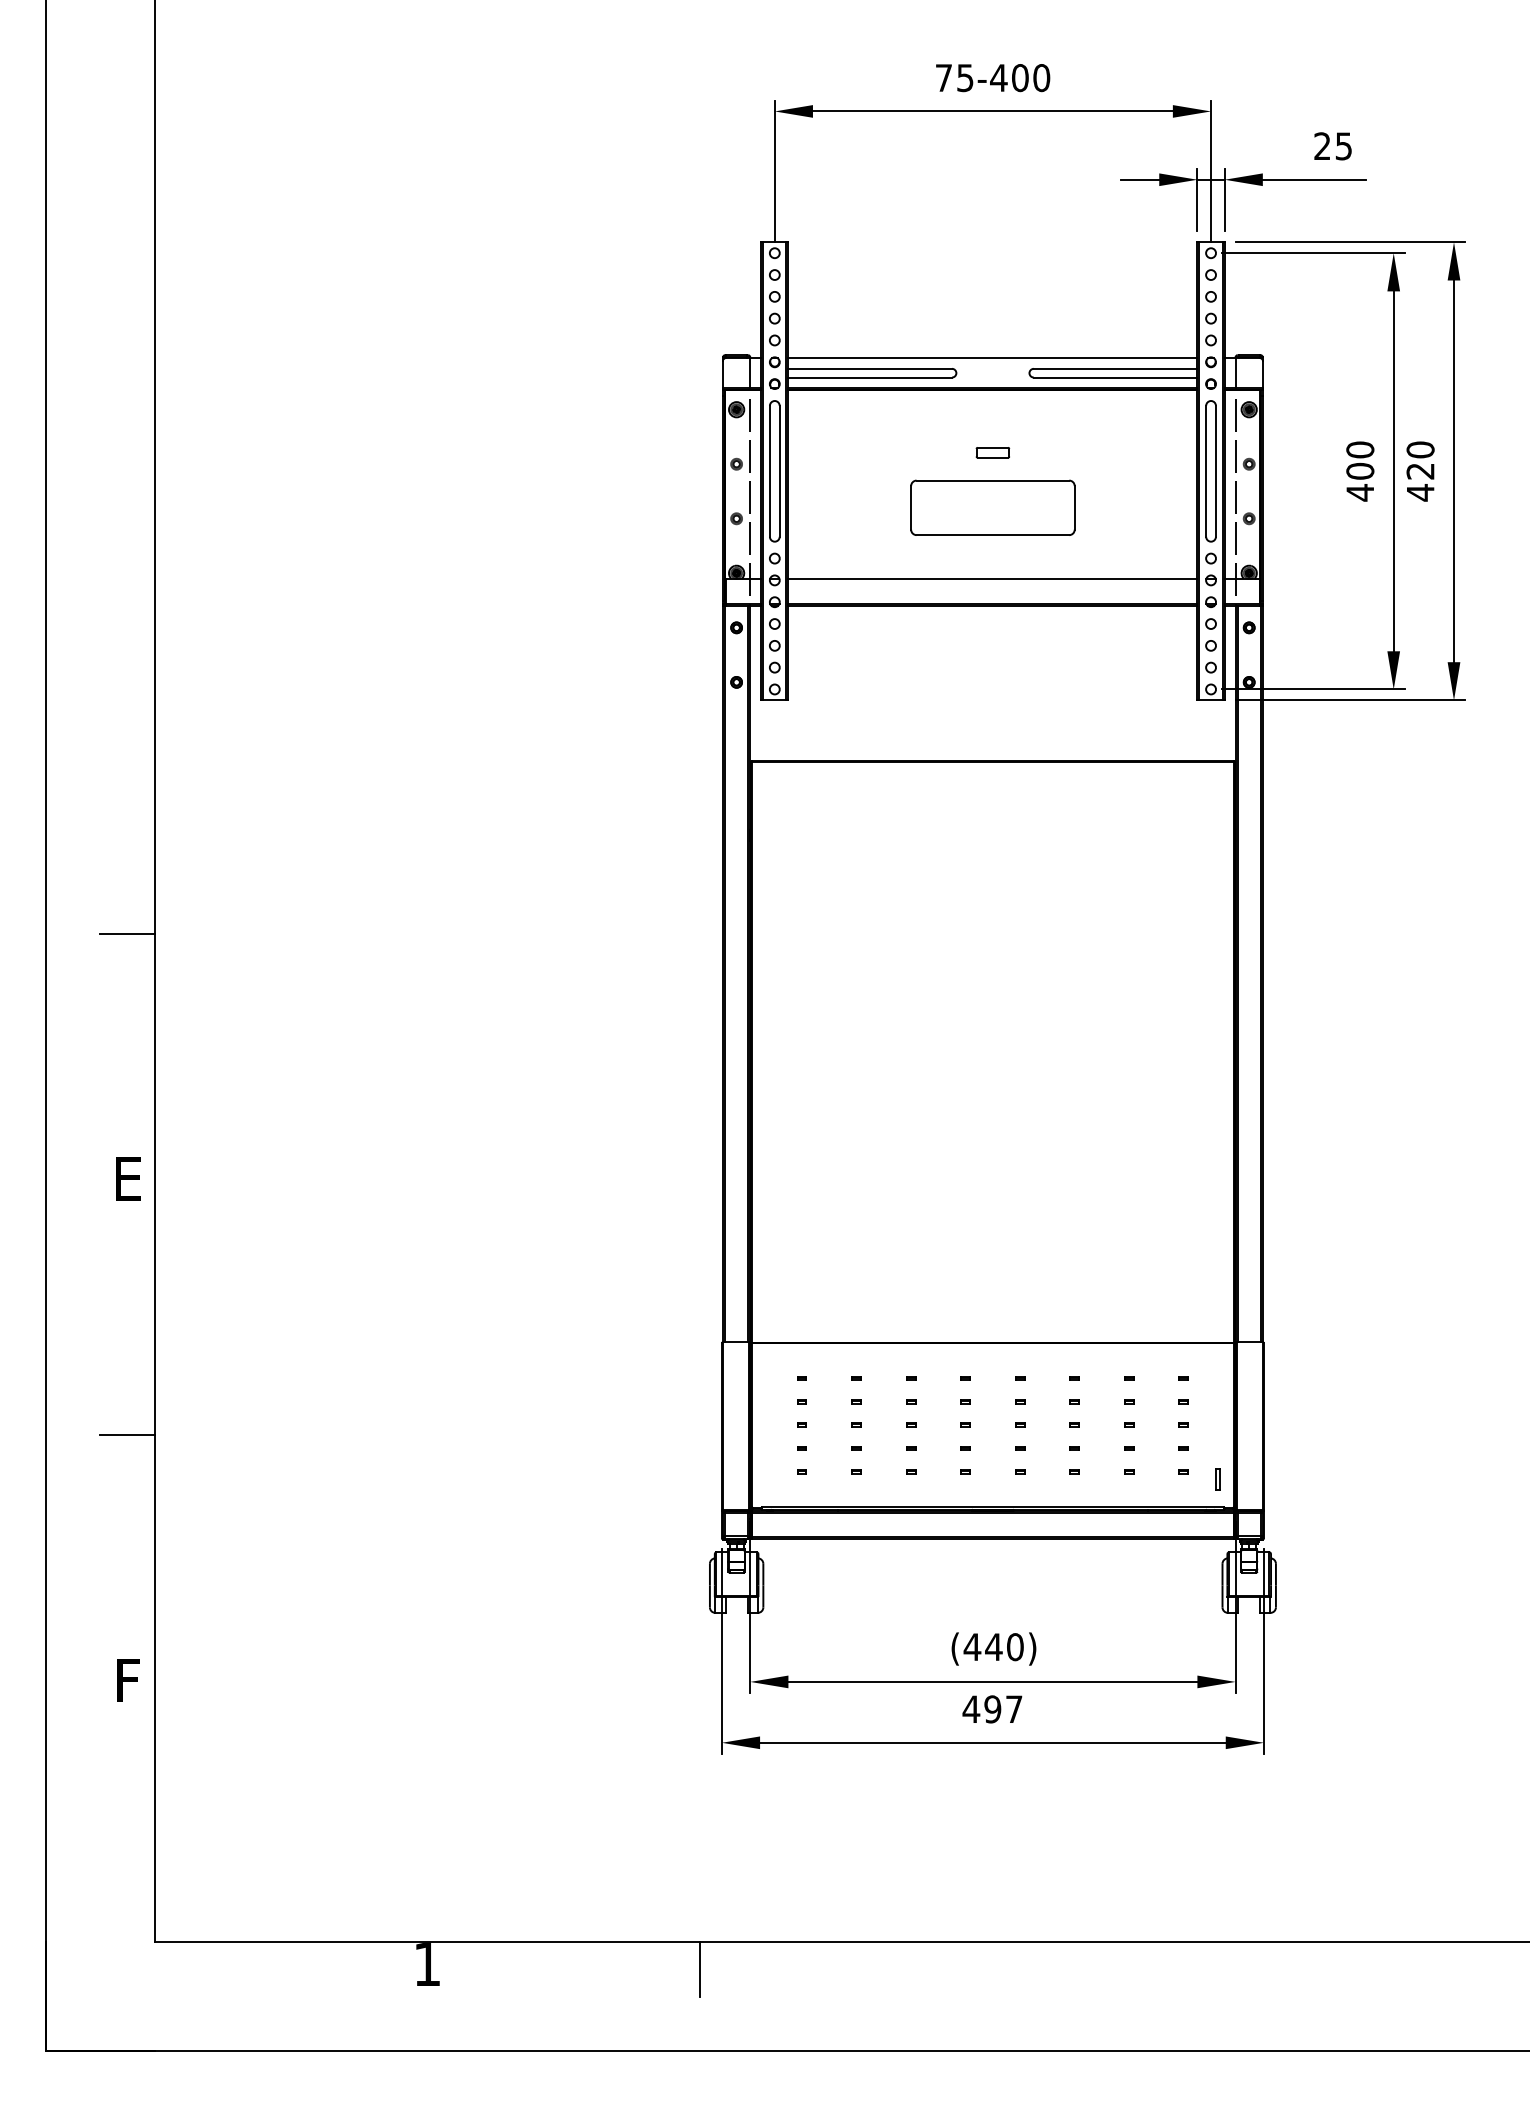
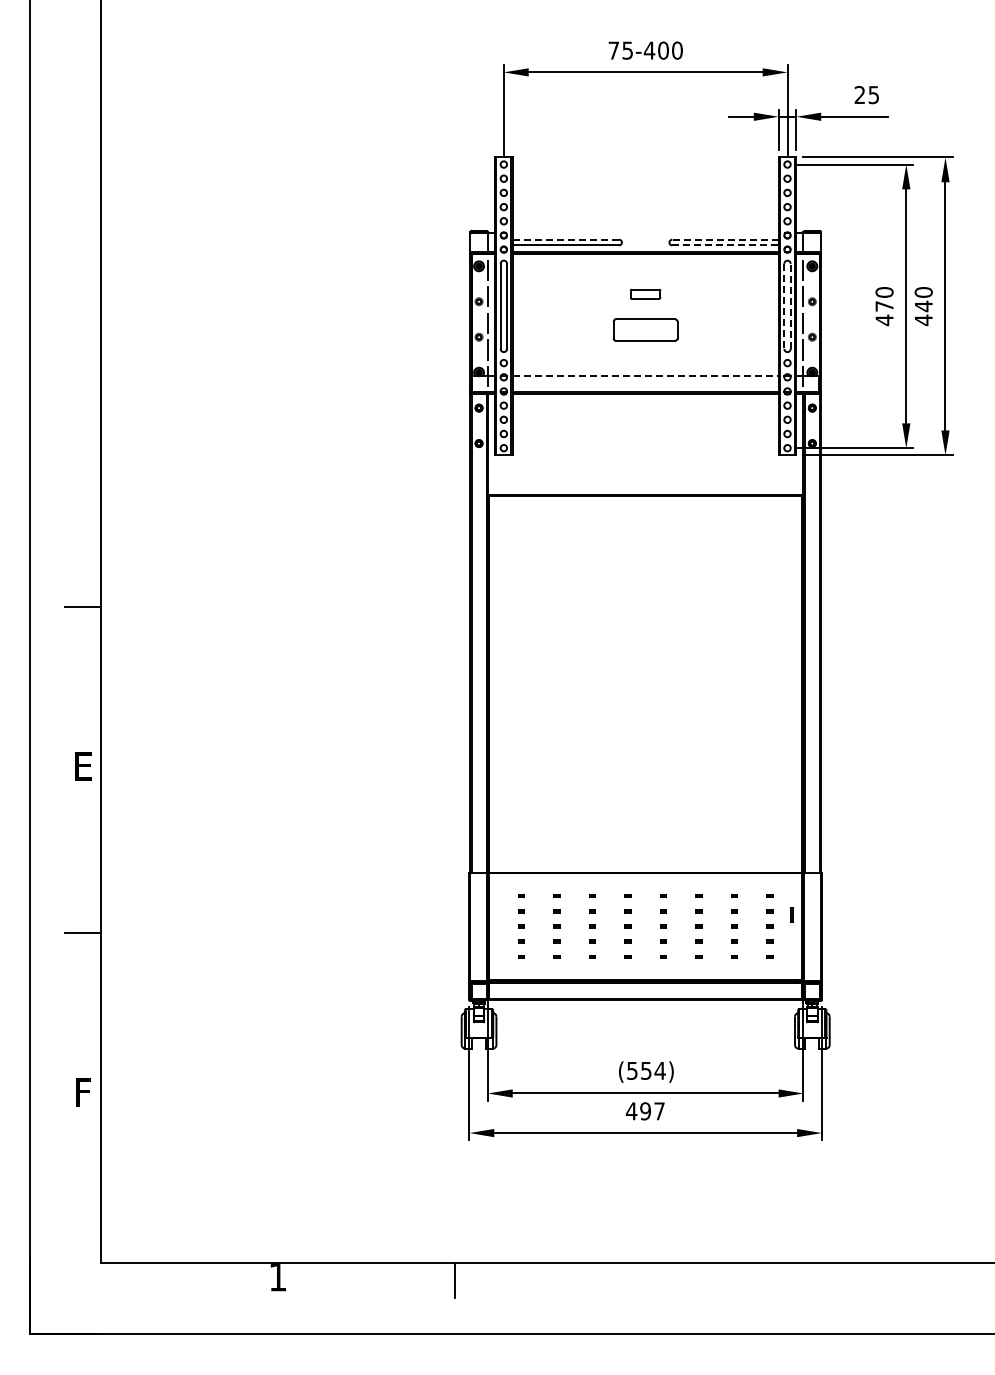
line: (992, 357) -> (645, 232), removed
line: (869, 368) -> (565, 239), solid -> dashed
line: (1114, 368) -> (724, 239), solid -> dashed
line: (1115, 377) -> (725, 245), solid -> dashed
part: (992, 453) -> (645, 294), size x1.4
text: (1360, 469) -> (884, 305), 400 -> 470
line: (1206, 471) -> (784, 306), solid -> dashed
line: (1215, 471) -> (790, 306), solid -> dashed
text: (1420, 471) -> (923, 306), 420 -> 440
part: (992, 506) -> (645, 329), size x0.6
line: (992, 579) -> (645, 376), solid -> dashed
line: (1217, 1478) -> (791, 914), moved
text: (992, 1646) -> (645, 1070), (440) -> (554)

